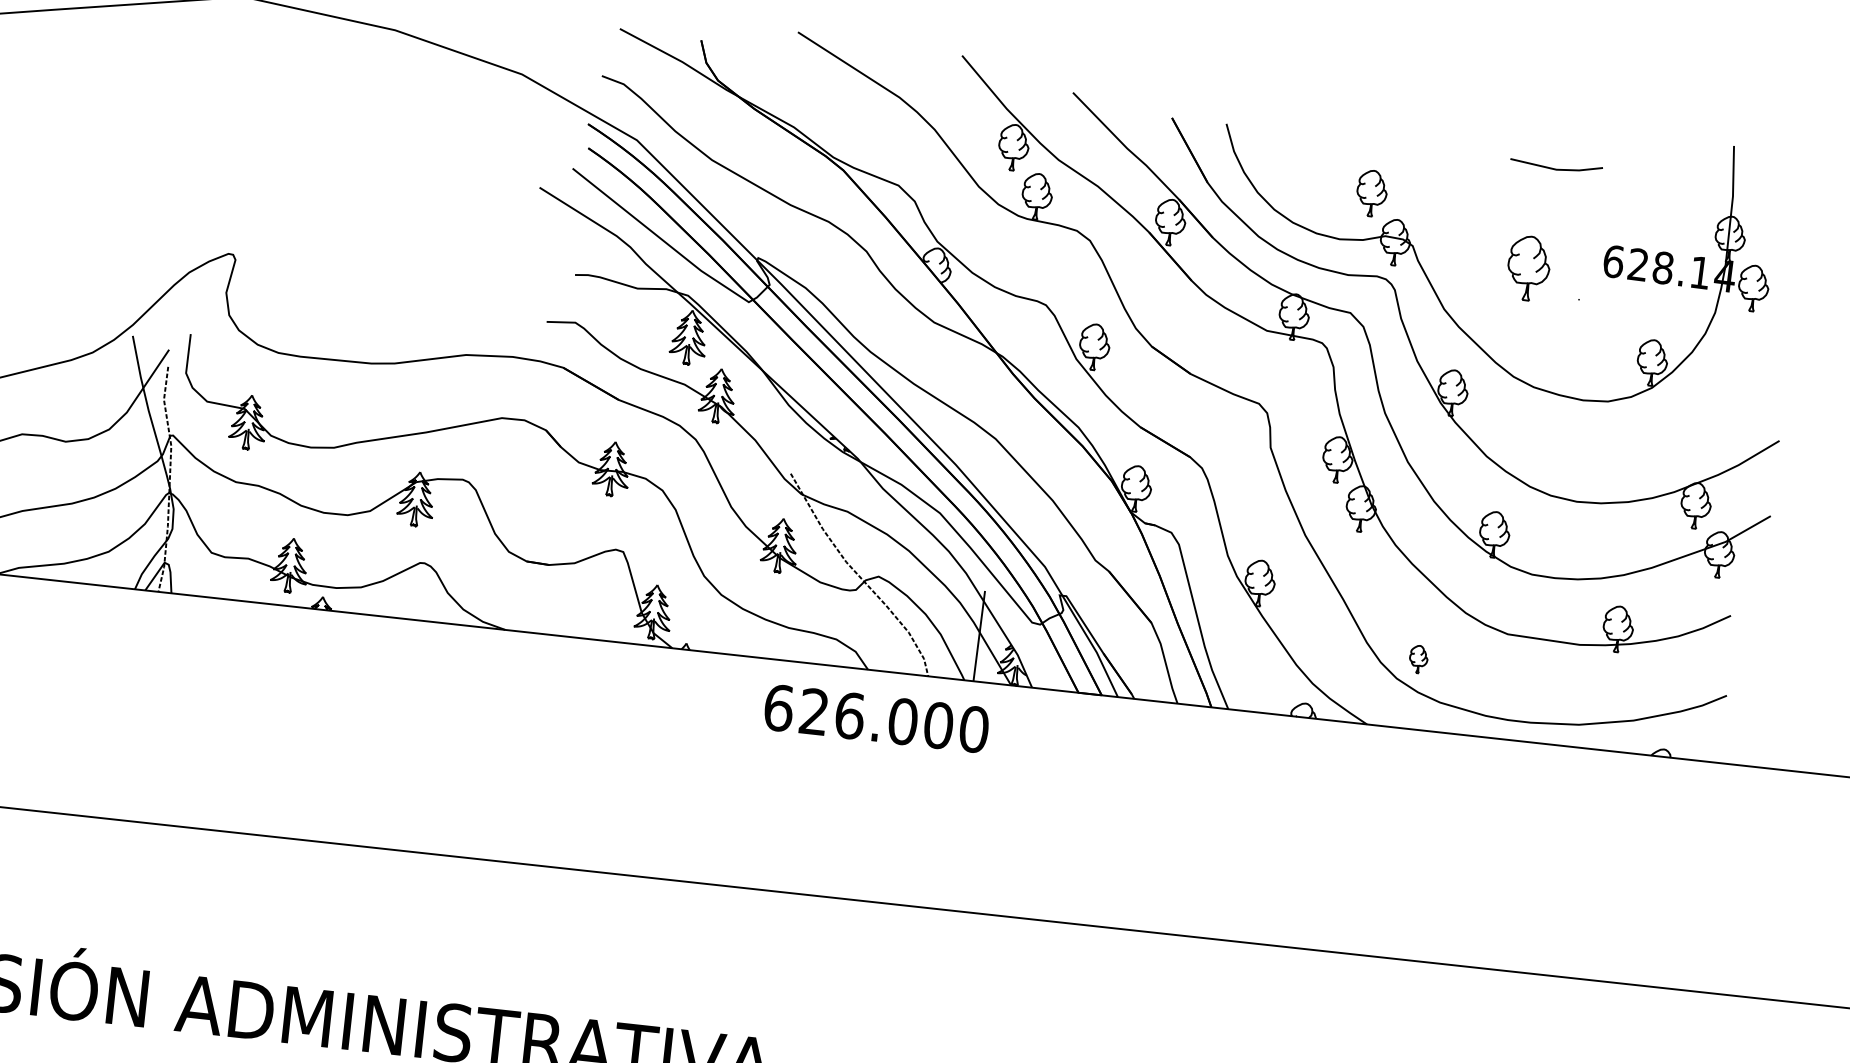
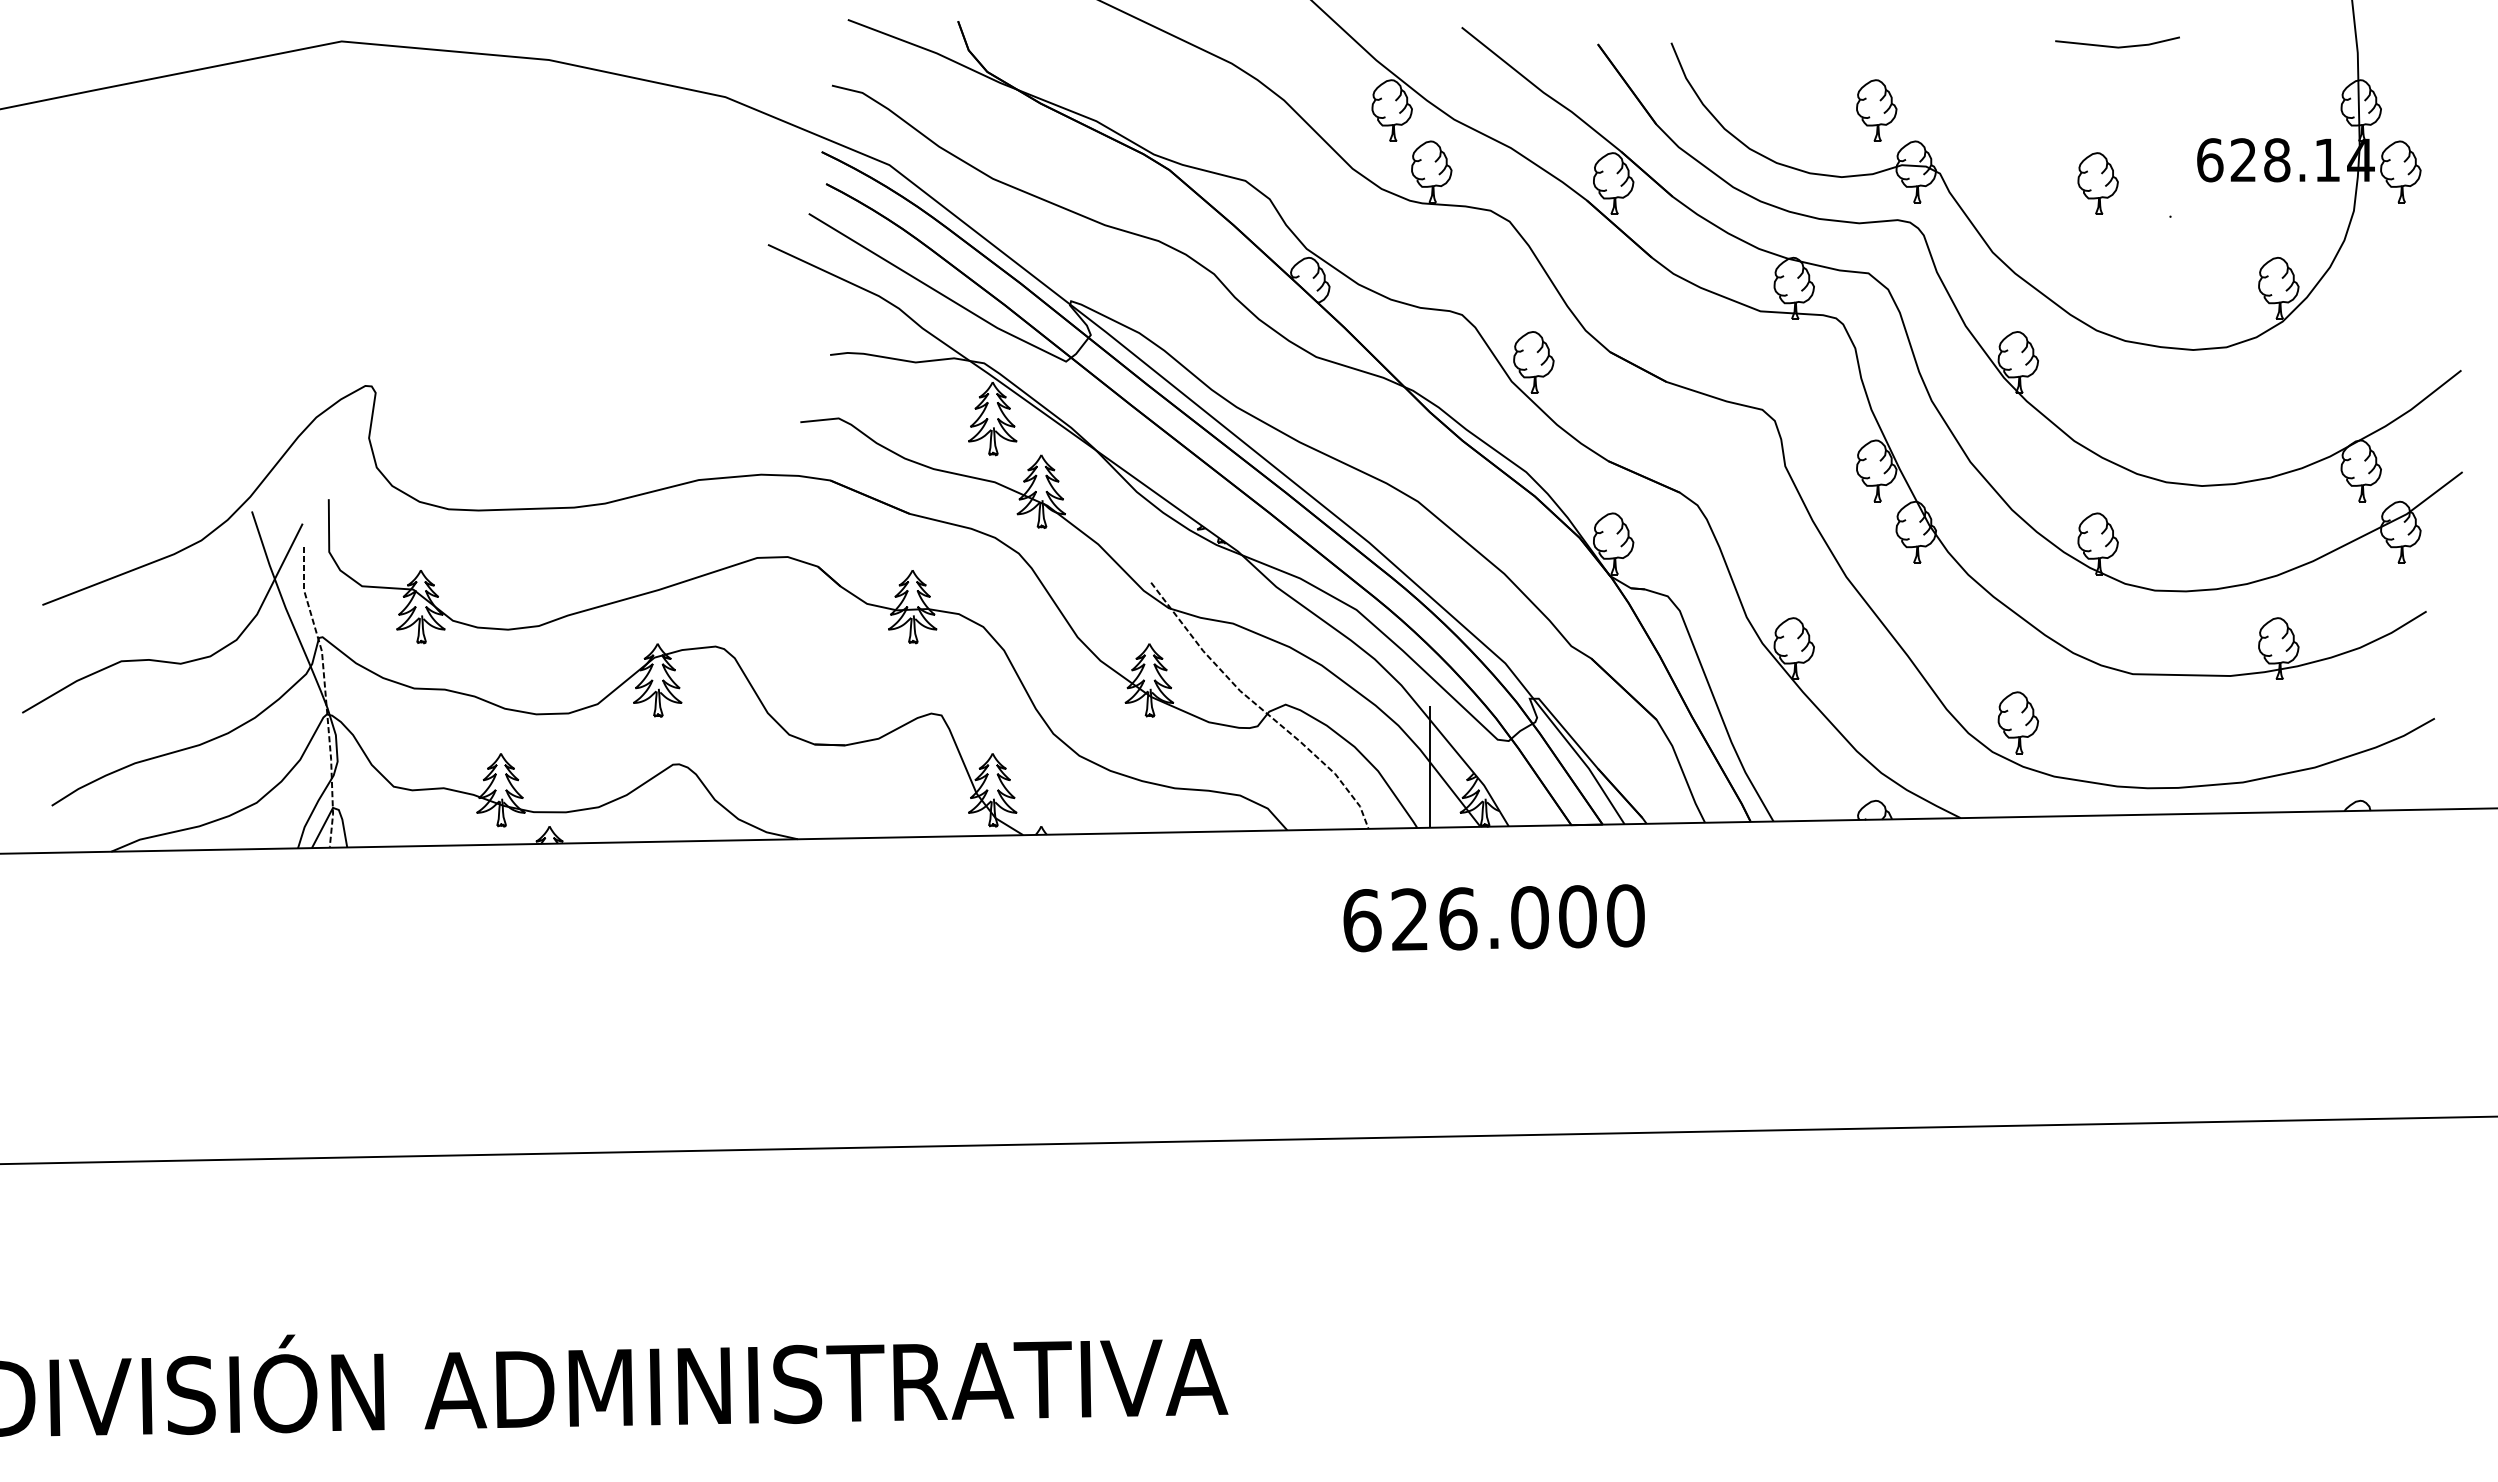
part: (1528, 268) -> (2097, 183), size x0.71
part: (1418, 659) -> (2018, 722), size x1.67
text: (876, 718) -> (1493, 918), moved

